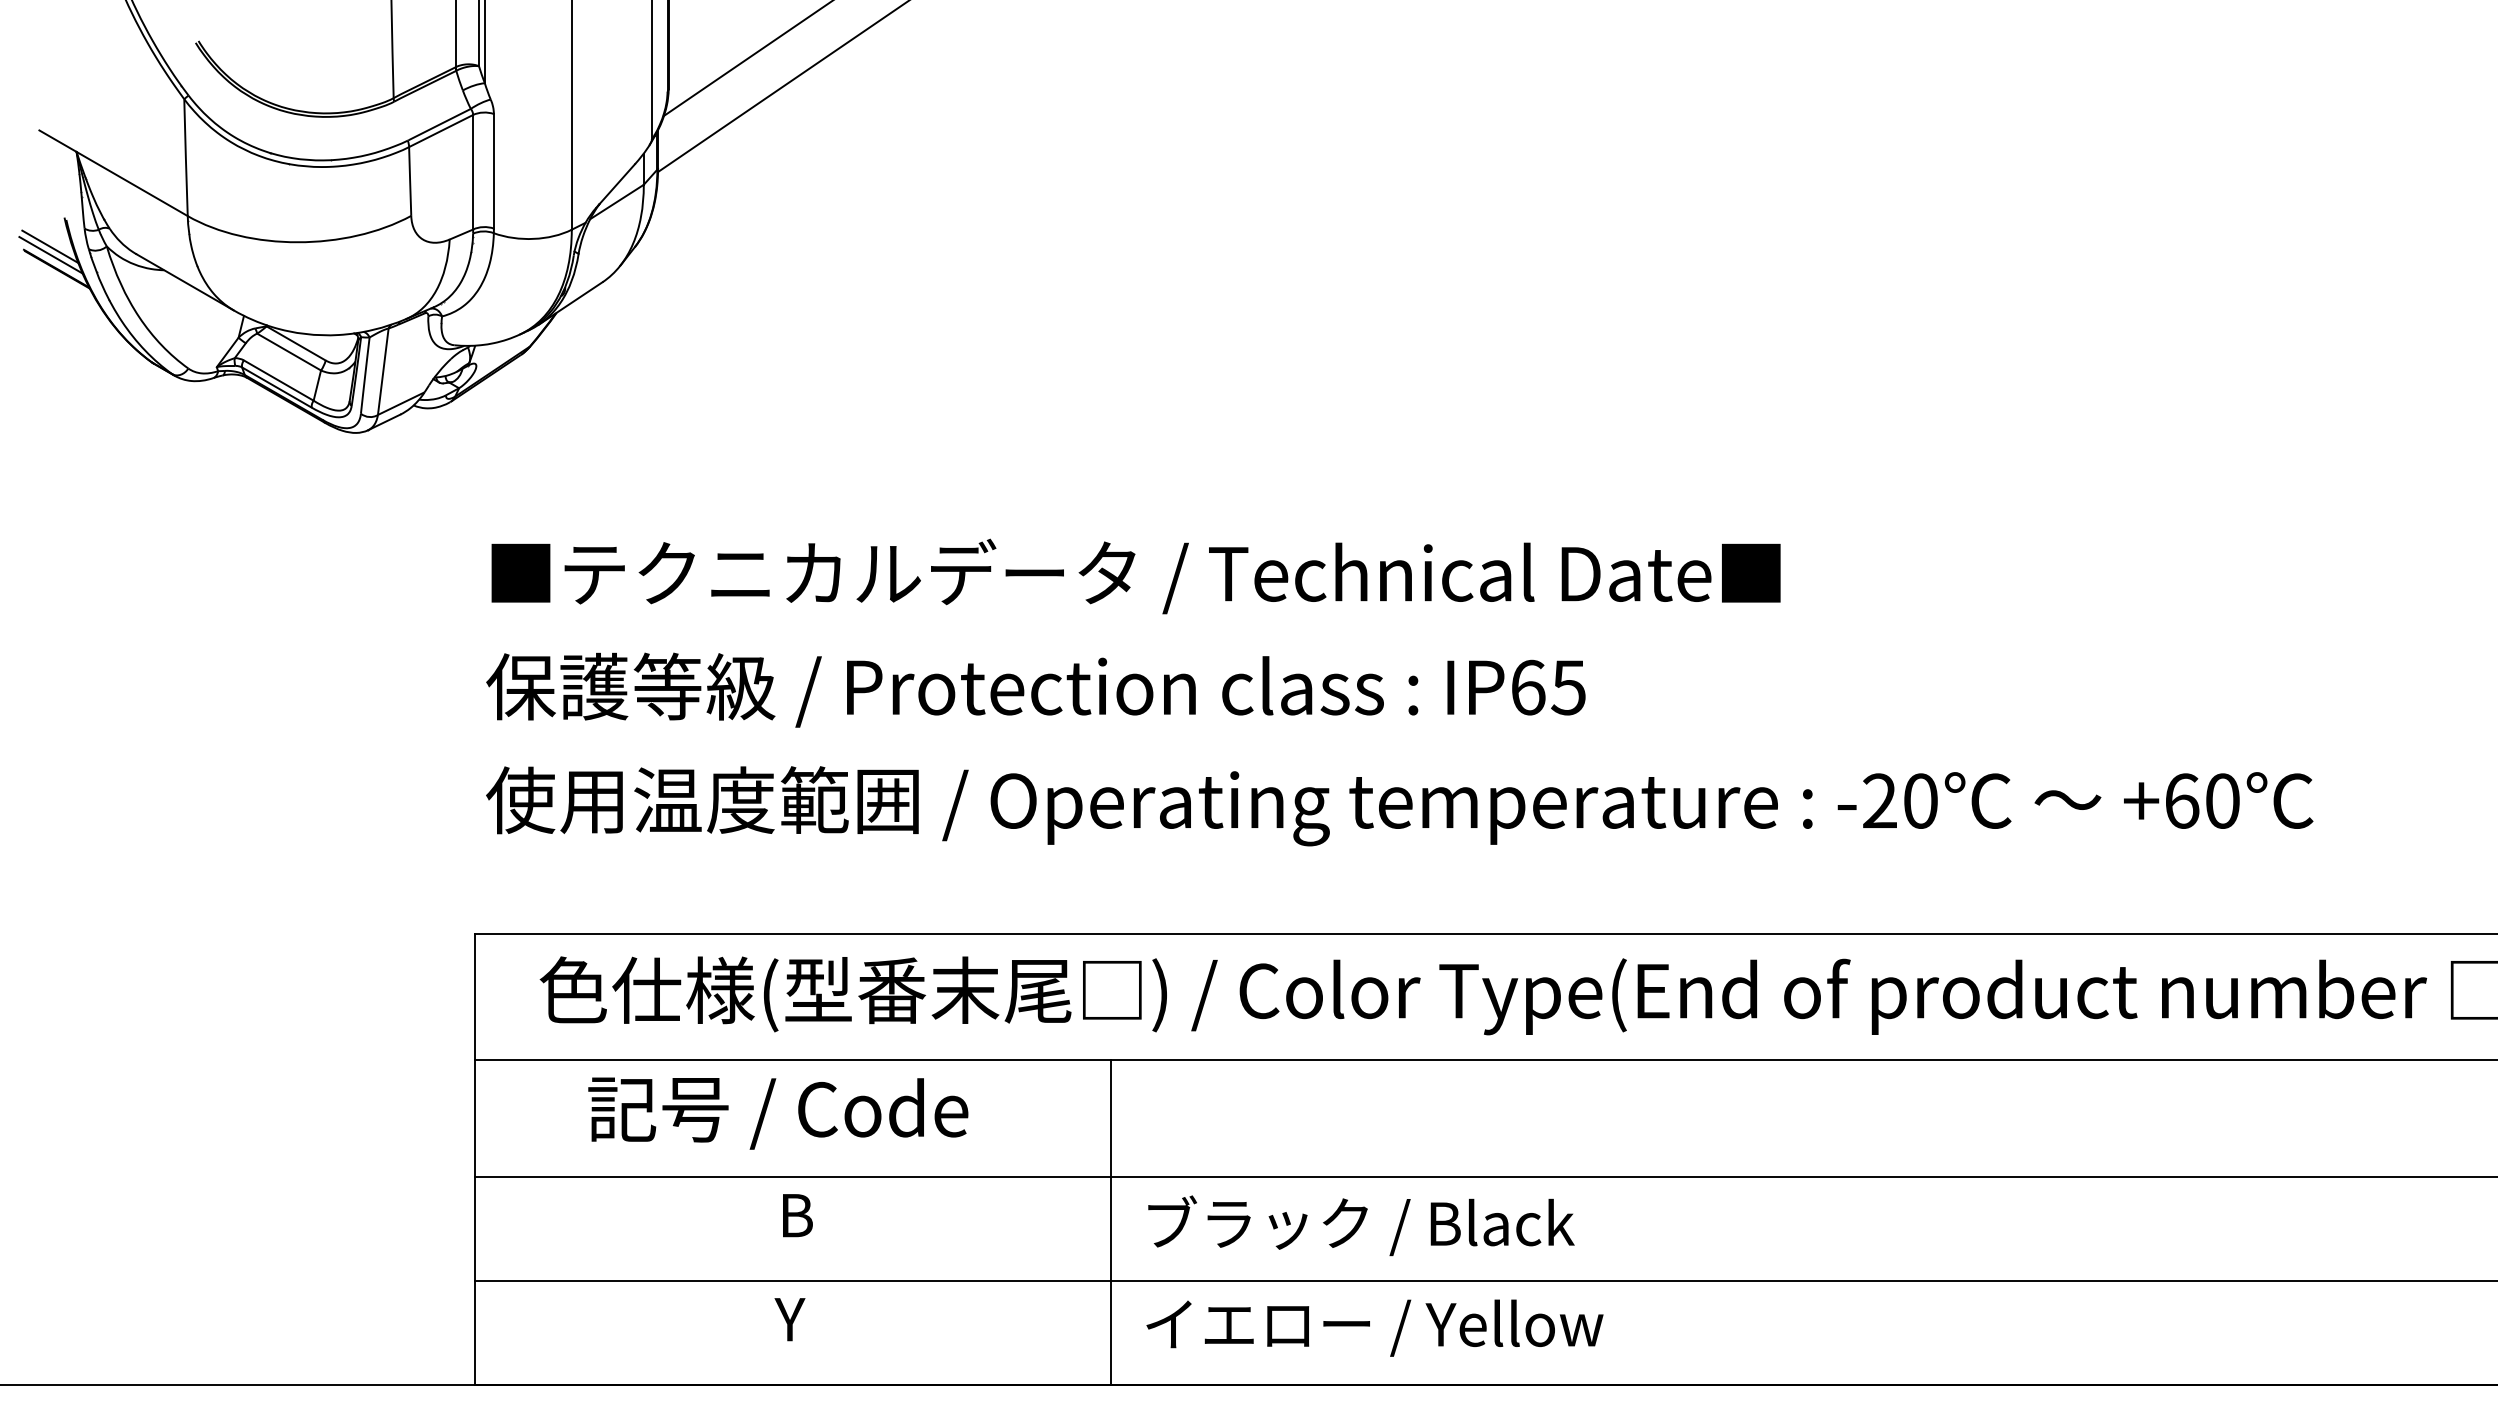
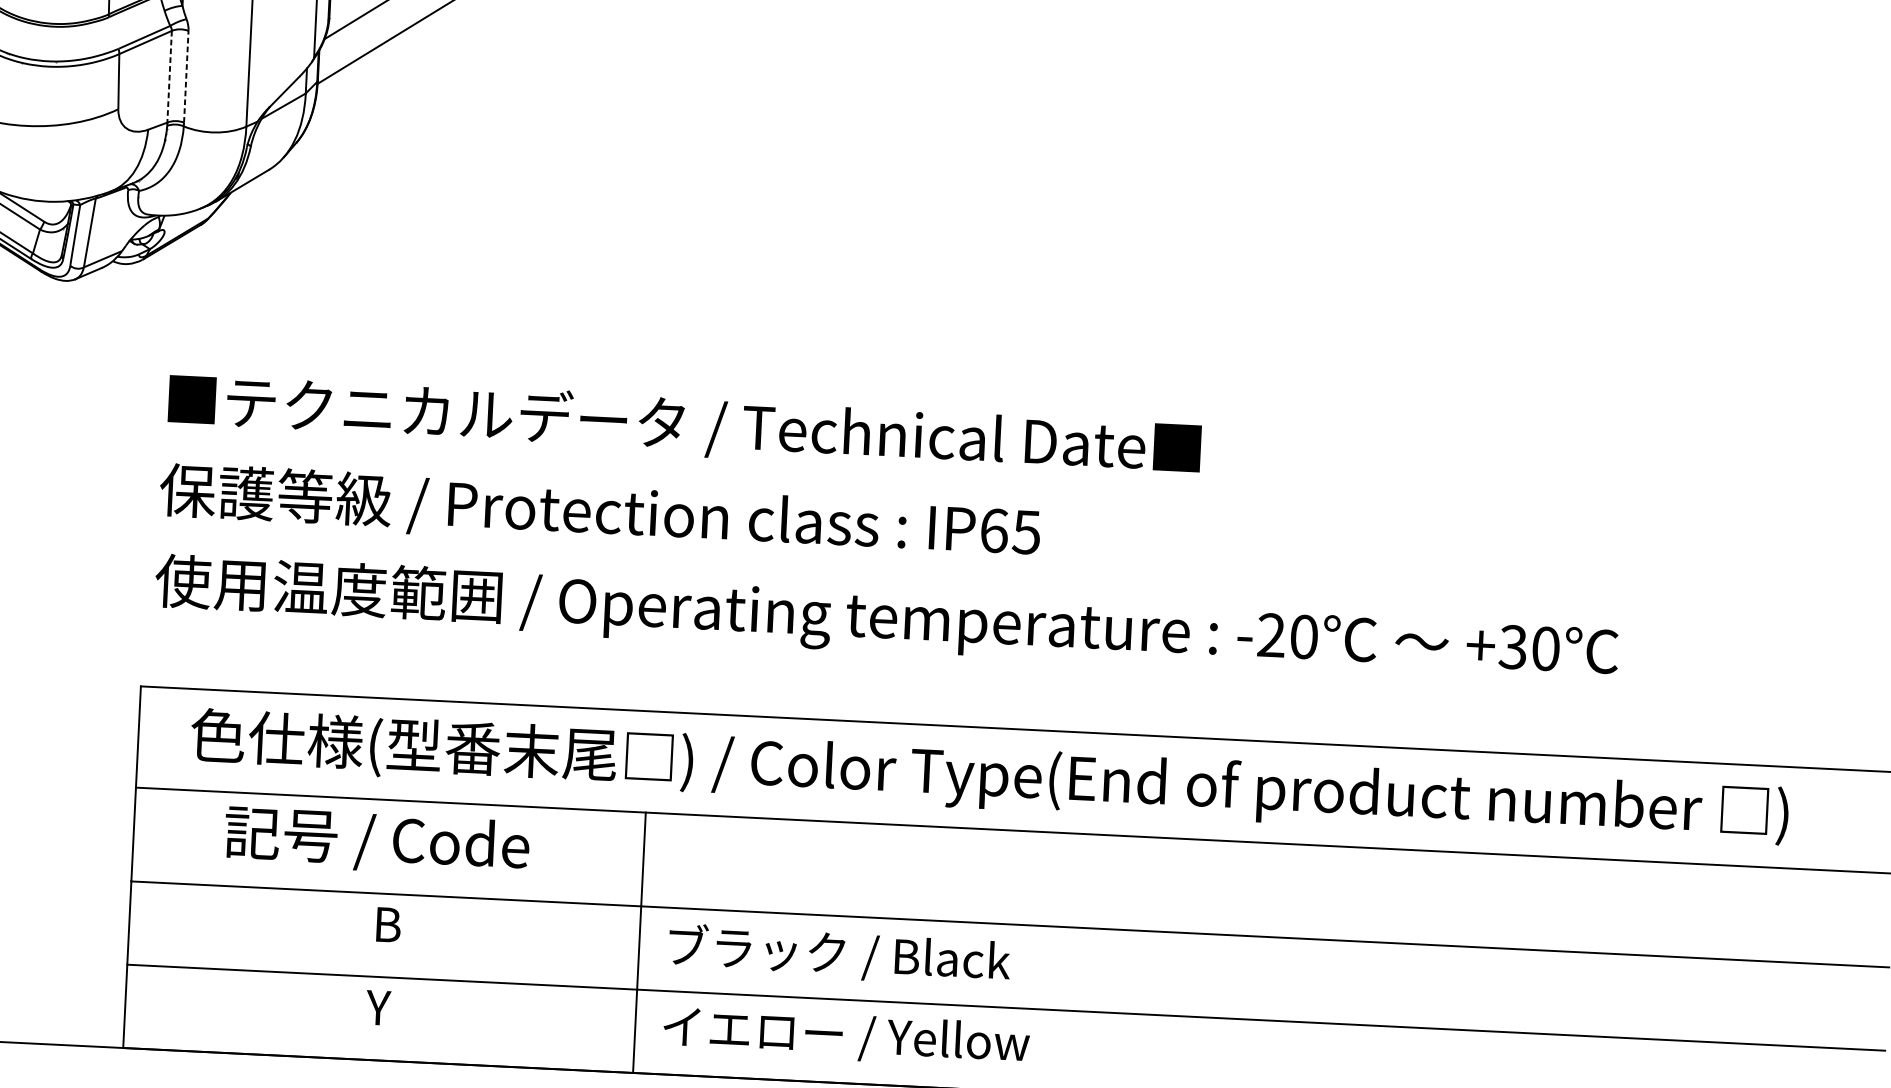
line: (493, 170) -> (185, 76), solid -> dashed
line: (473, 172) -> (169, 76), solid -> dashed
text: (2181, 800) -> (1512, 646), +60 -> +30

